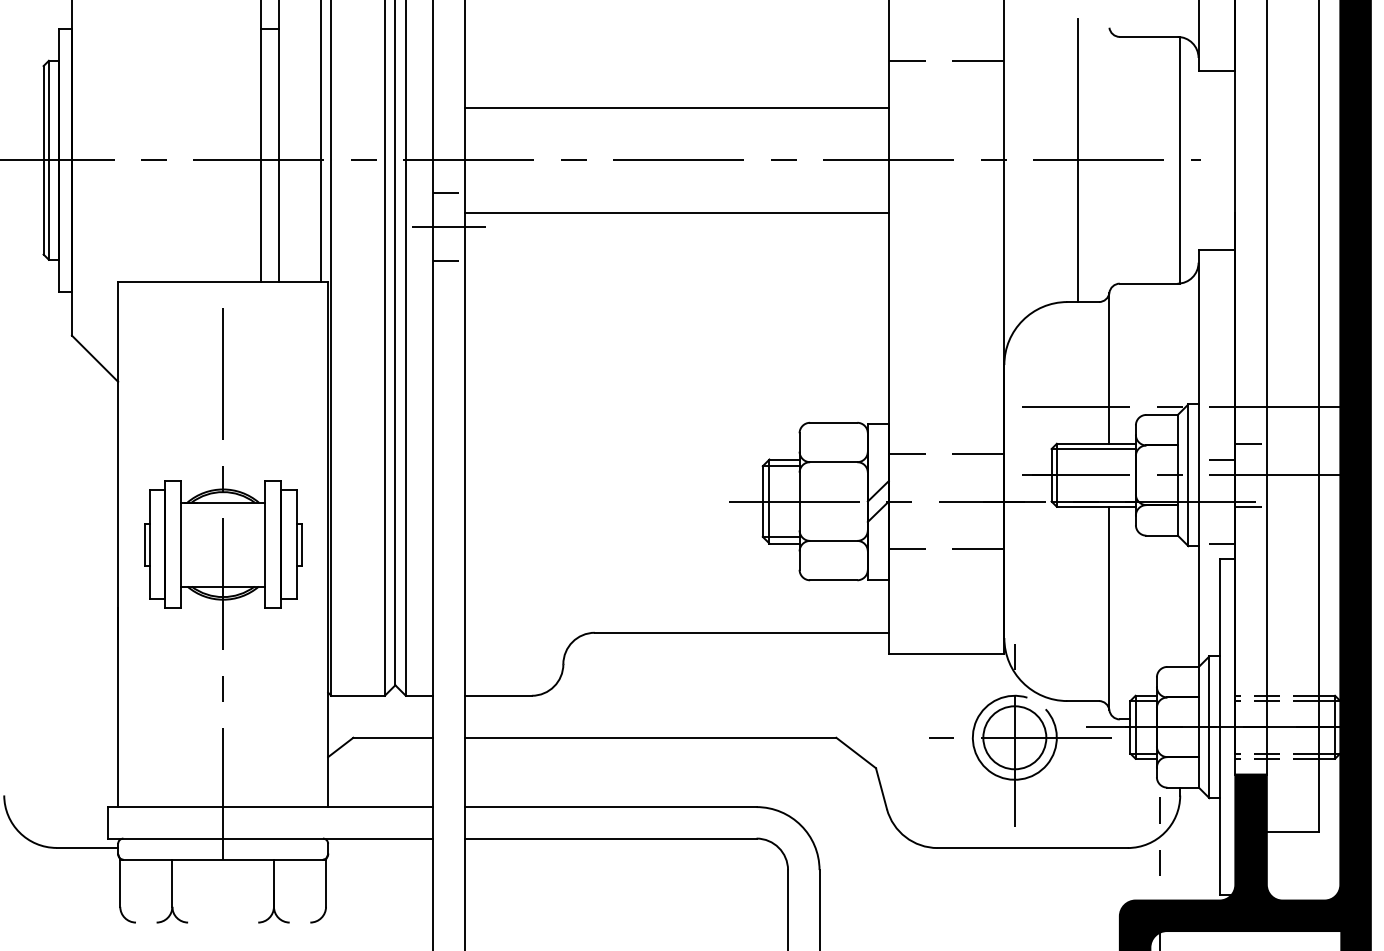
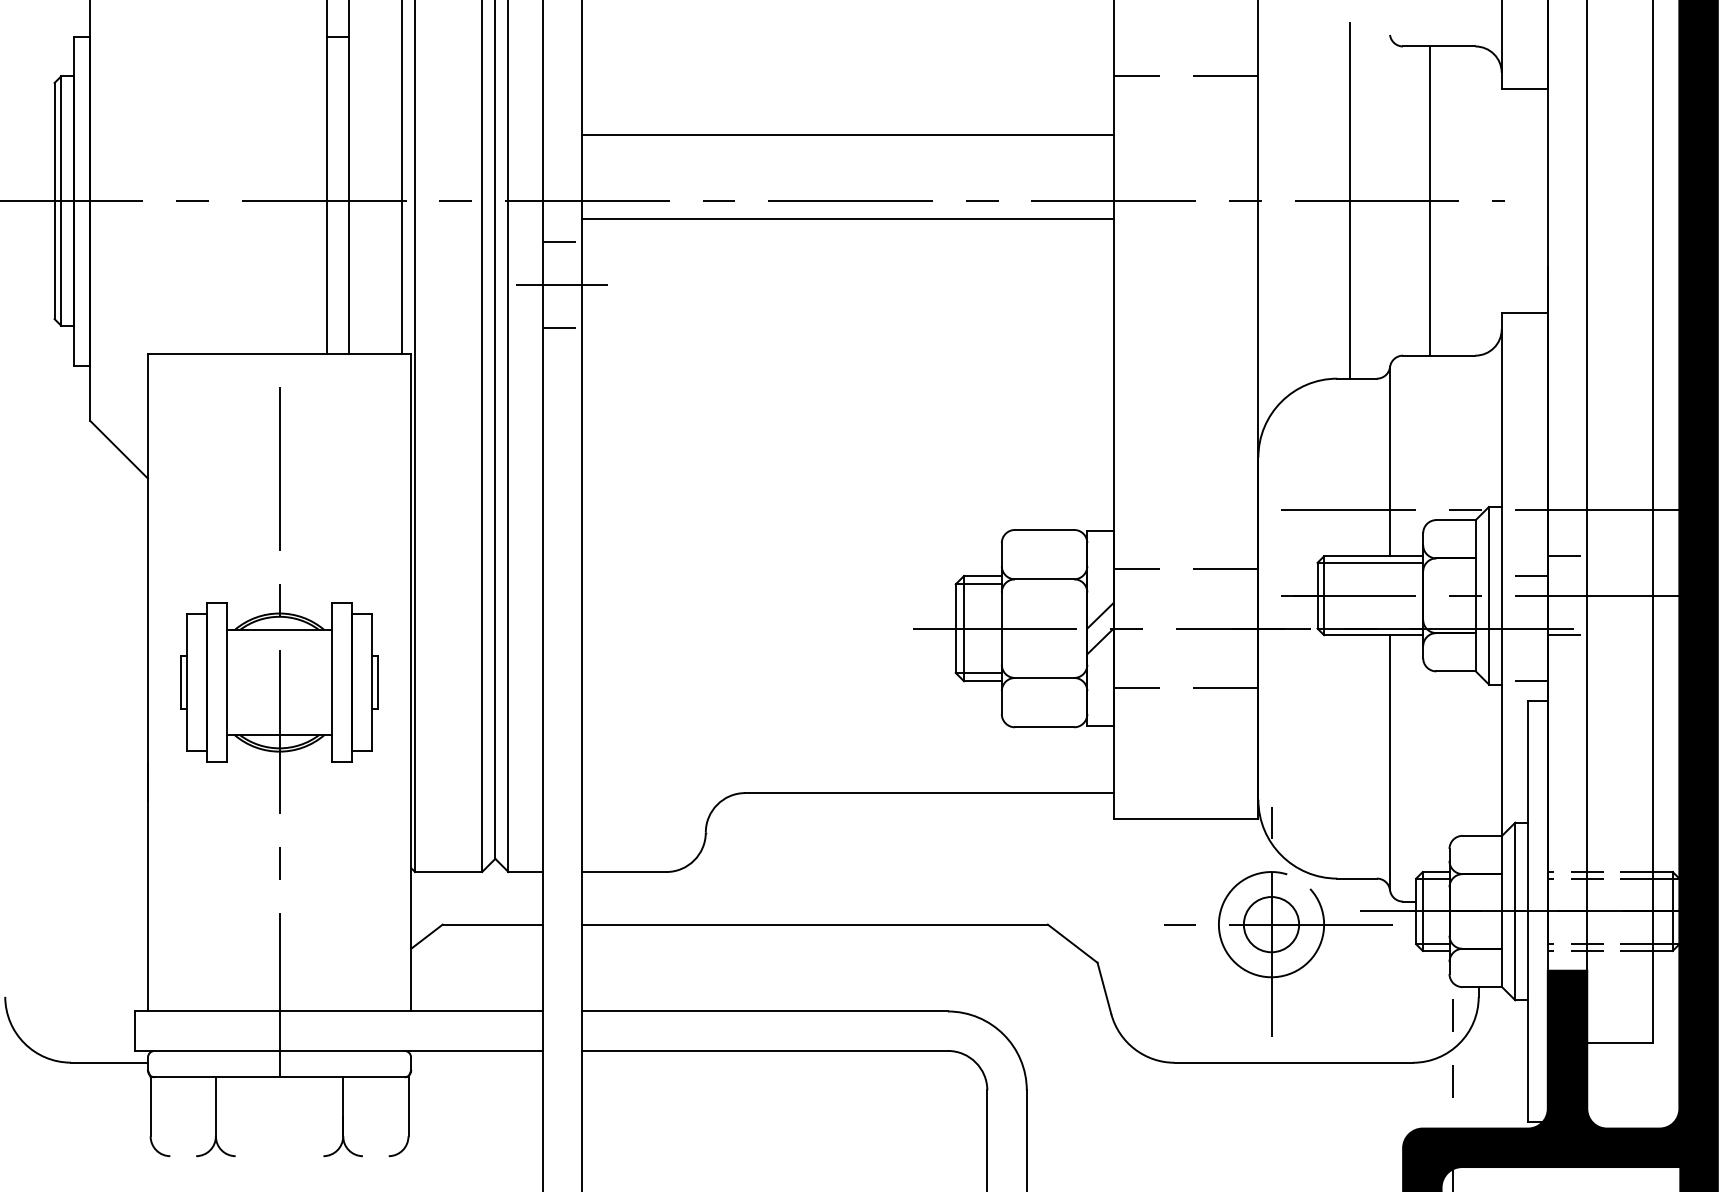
line: (1180, 159) -> (1429, 200), moved
line: (676, 212) -> (847, 218), moved
circle: (1014, 737) -> (1271, 924), size x0.7

